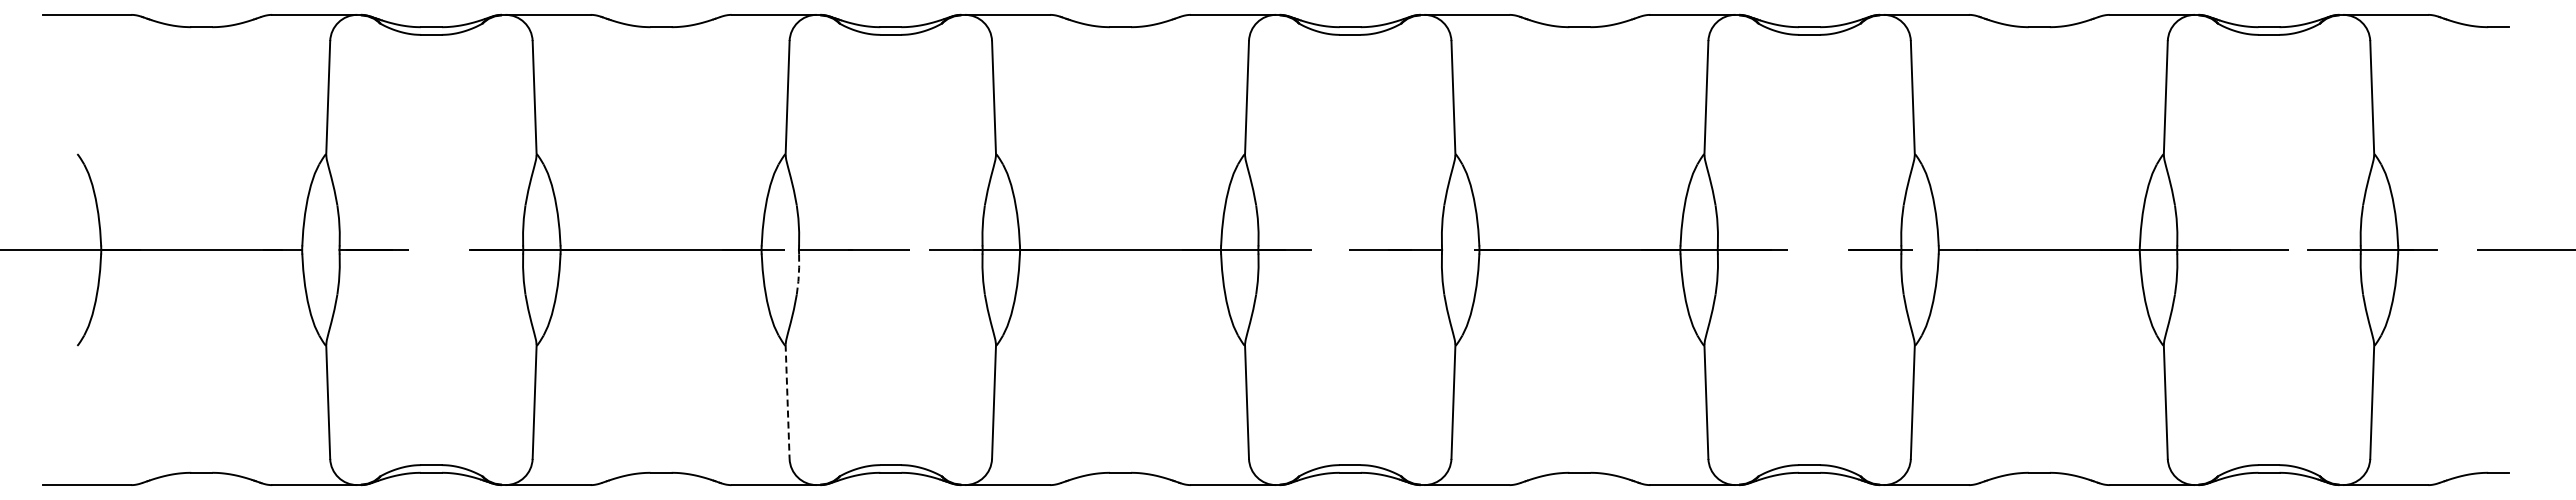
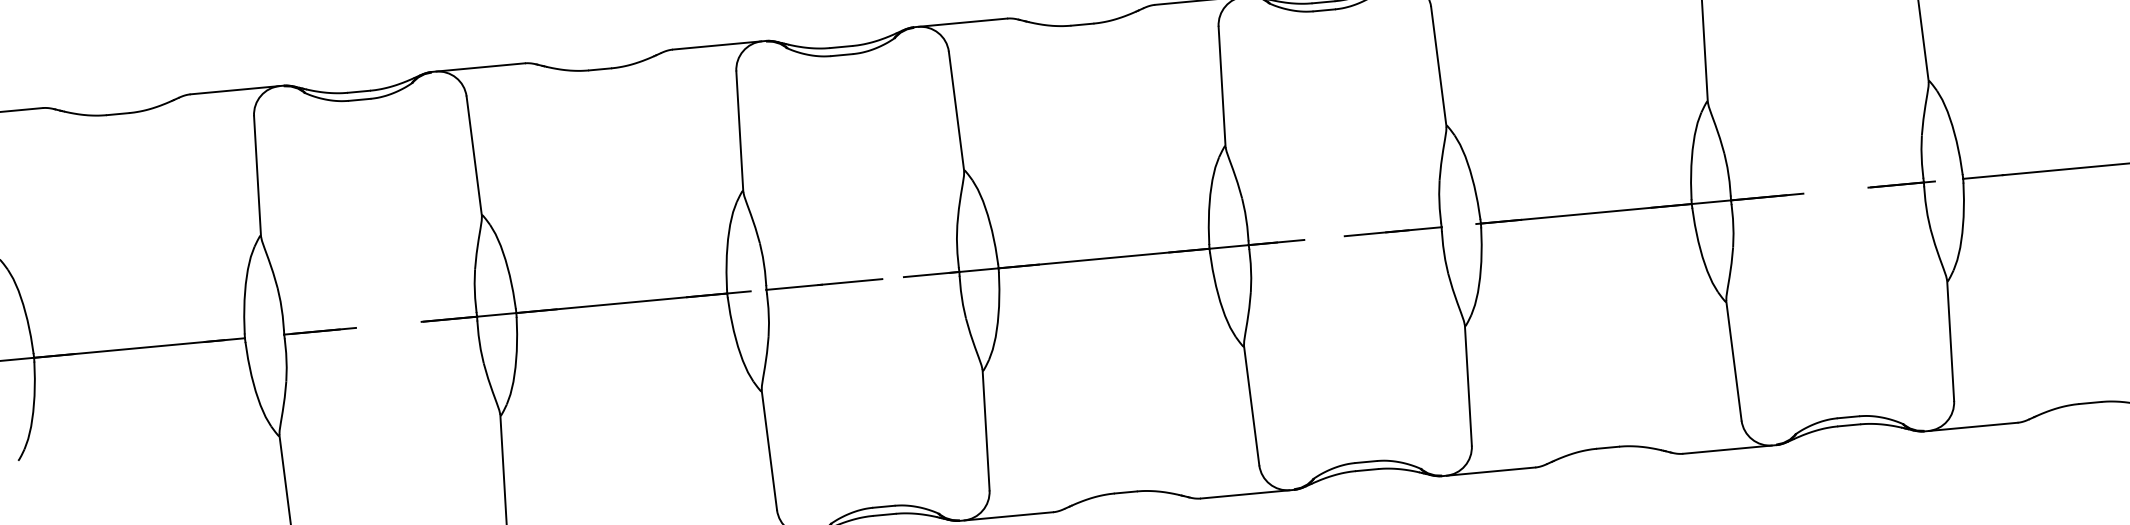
line: (798, 273) -> (768, 314), dashed -> solid
line: (787, 402) -> (769, 451), dashed -> solid

